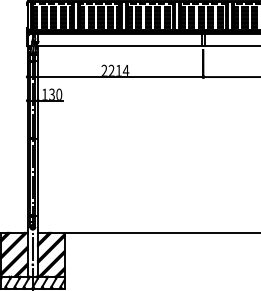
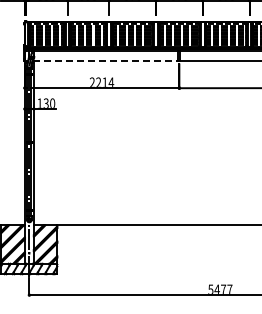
line: (119, 45) -> (105, 60), solid -> dashed

